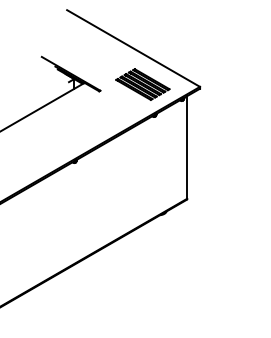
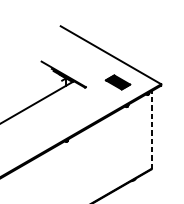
part: (142, 84) -> (117, 82), size x0.6
line: (187, 146) -> (151, 129), solid -> dashed

